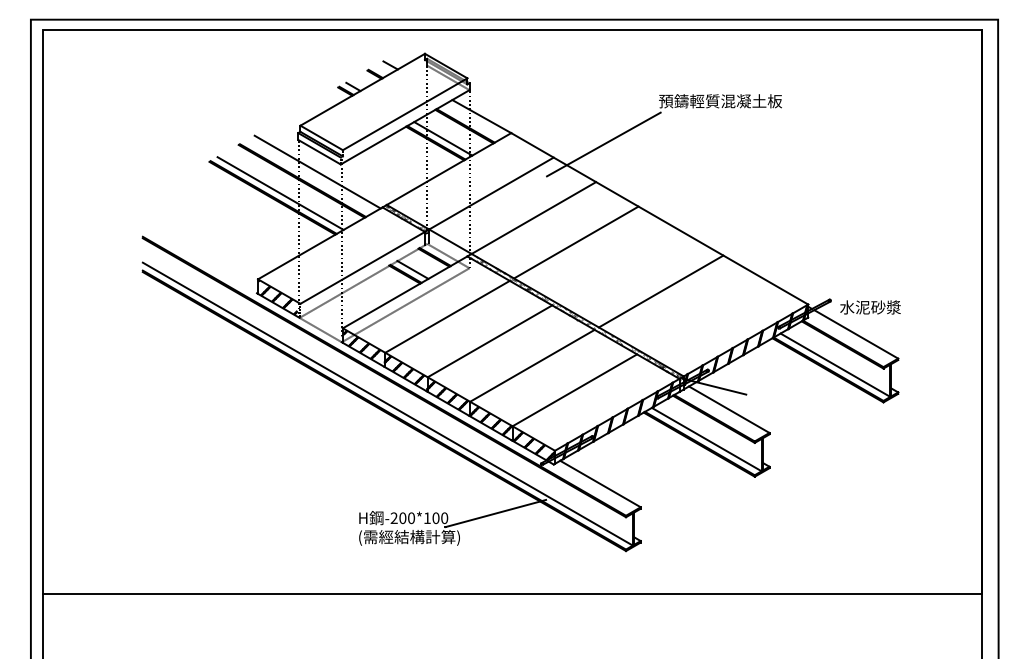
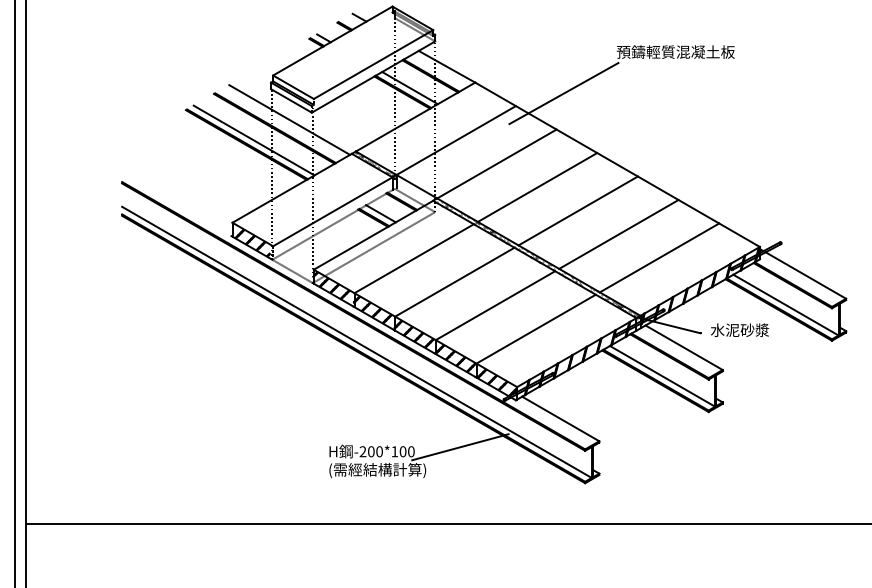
line: (618, 266) -> (578, 210), added
text: (870, 307) -> (739, 330), moved
line: (703, 315) -> (659, 257), added

